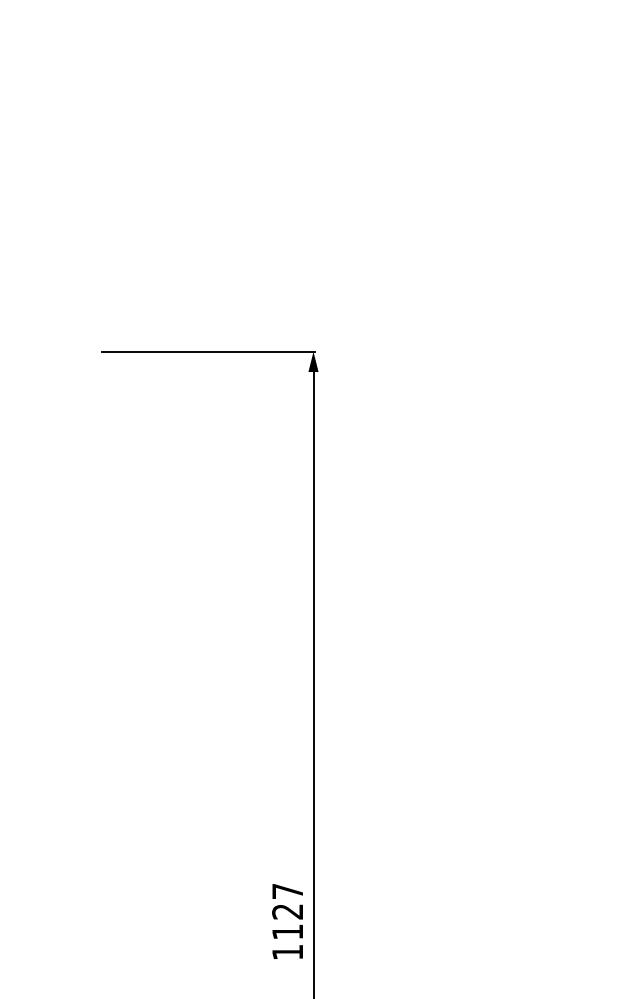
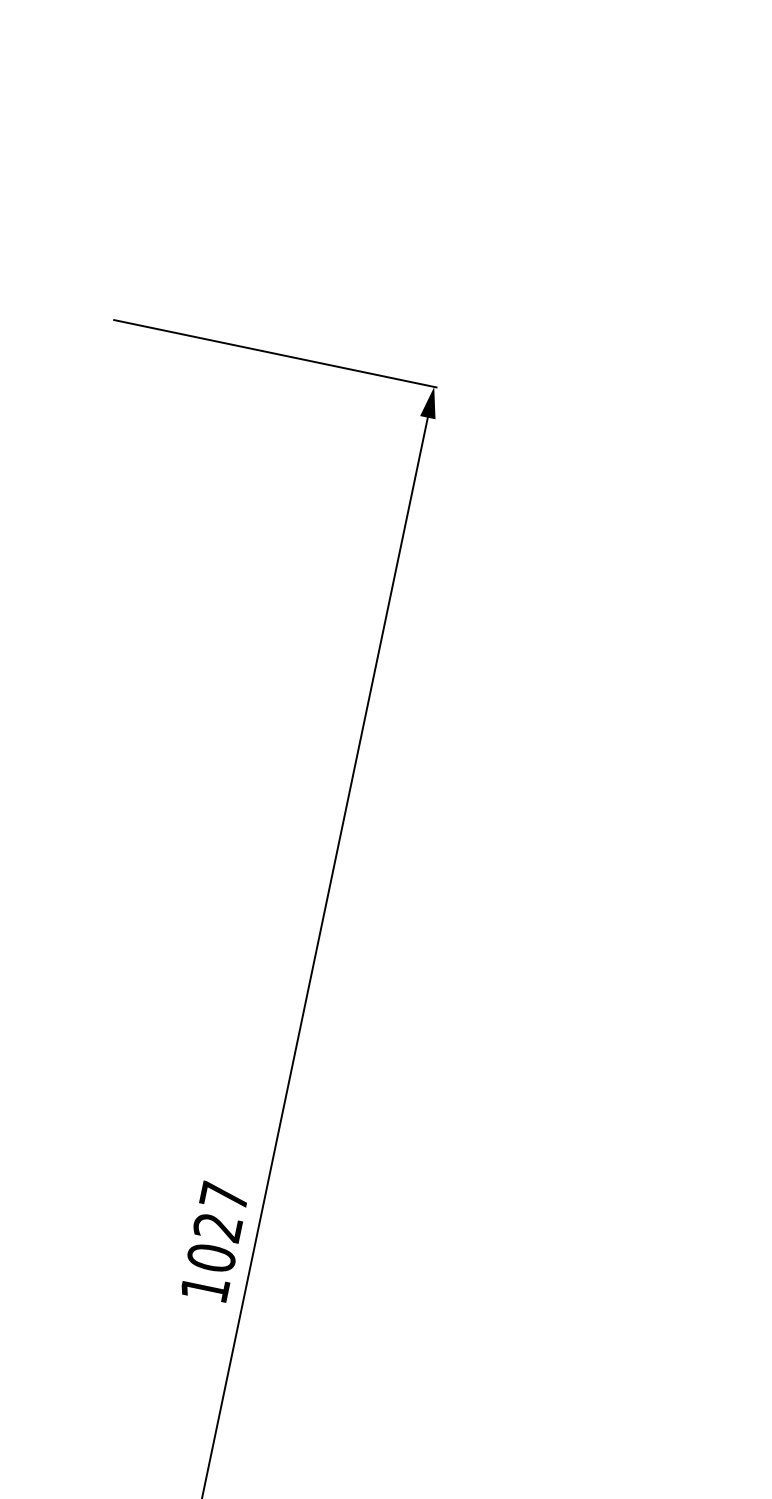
text: (287, 932) -> (211, 1258), 1127 -> 1027

